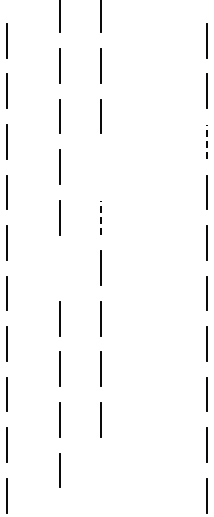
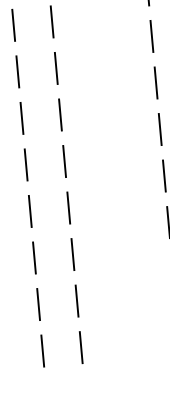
line: (207, 141) -> (151, 36), dashed -> solid
line: (101, 166) -> (56, 67), added
line: (101, 217) -> (60, 114), dashed -> solid
line: (59, 268) -> (26, 165), added
line: (101, 470) -> (81, 347), added

